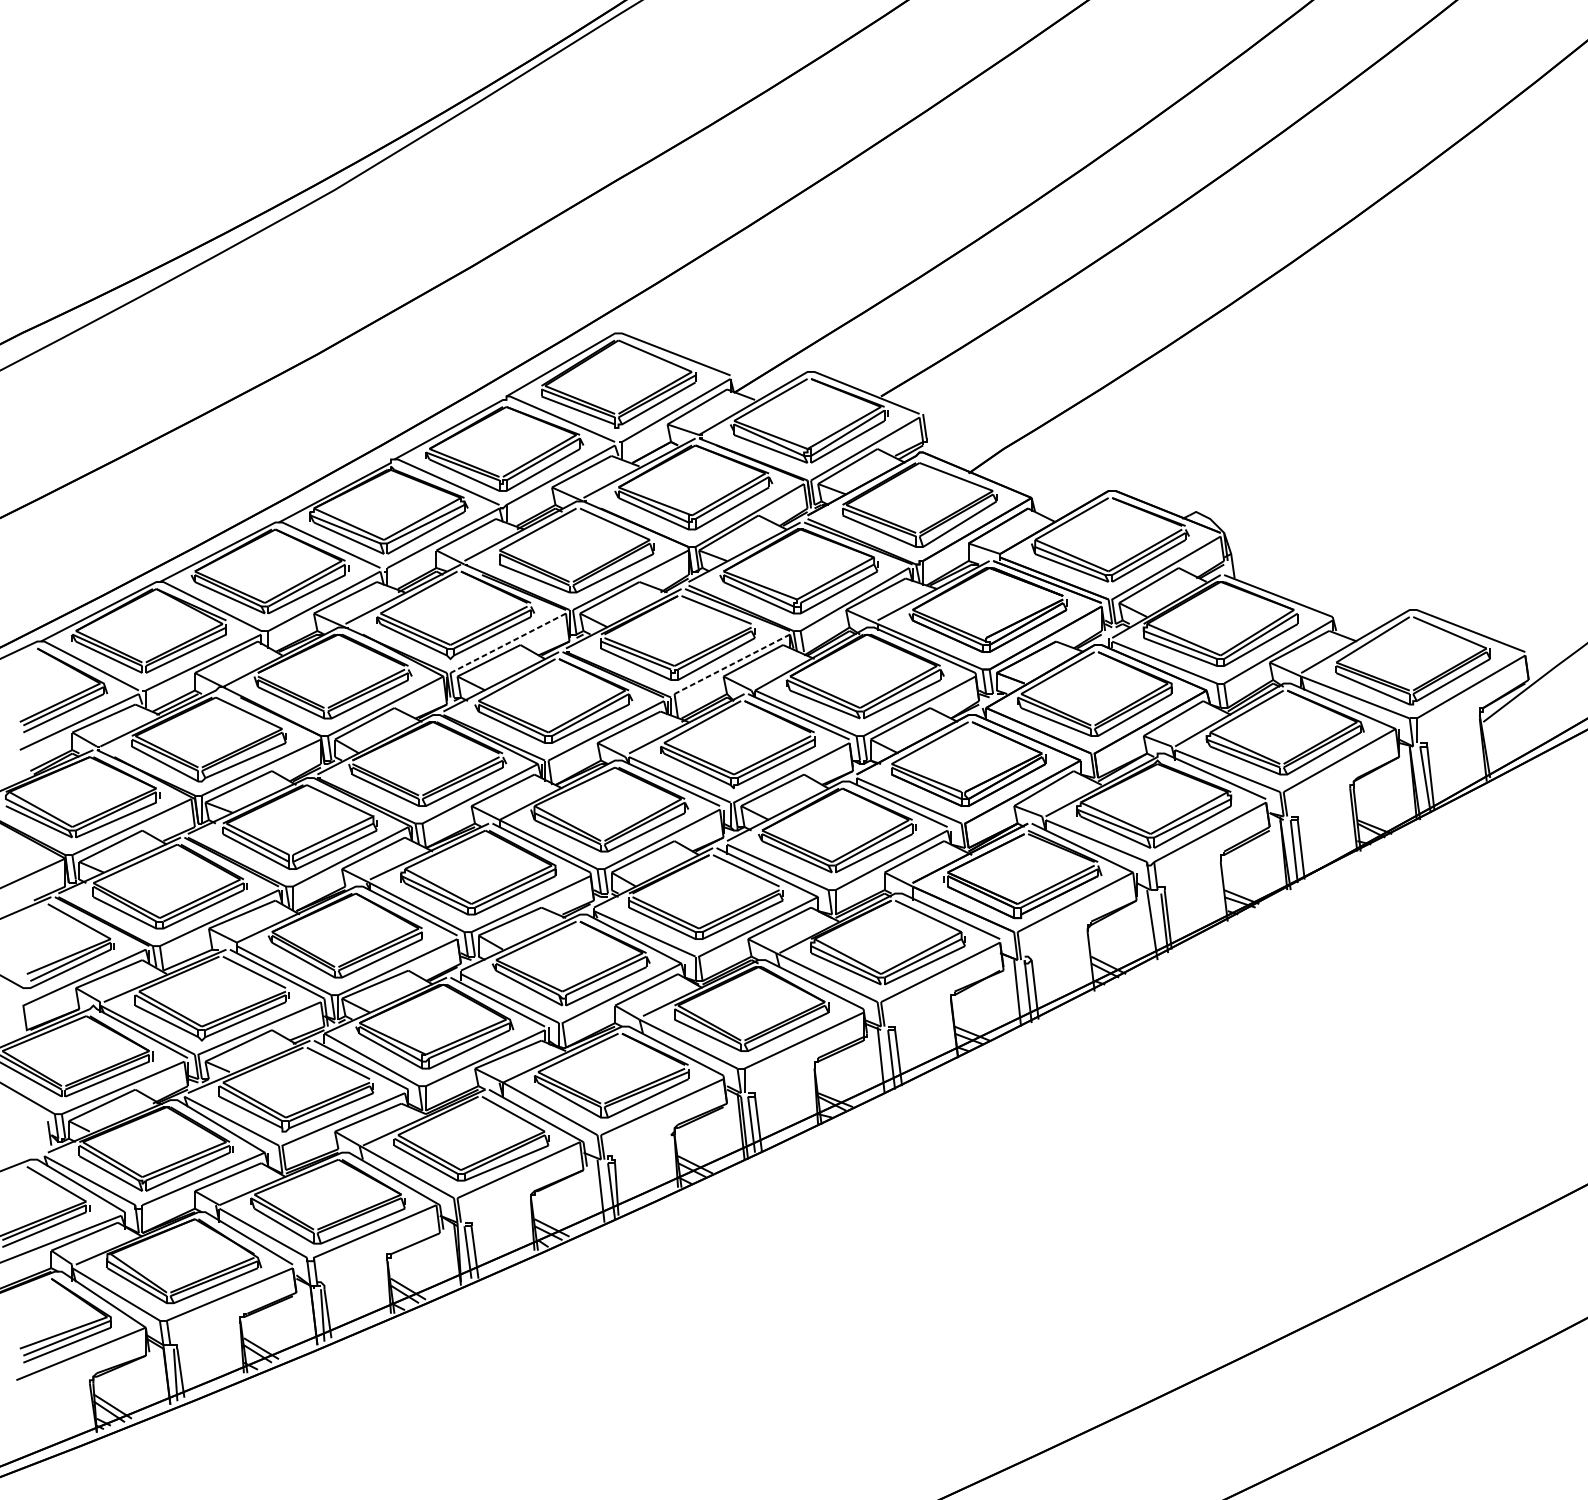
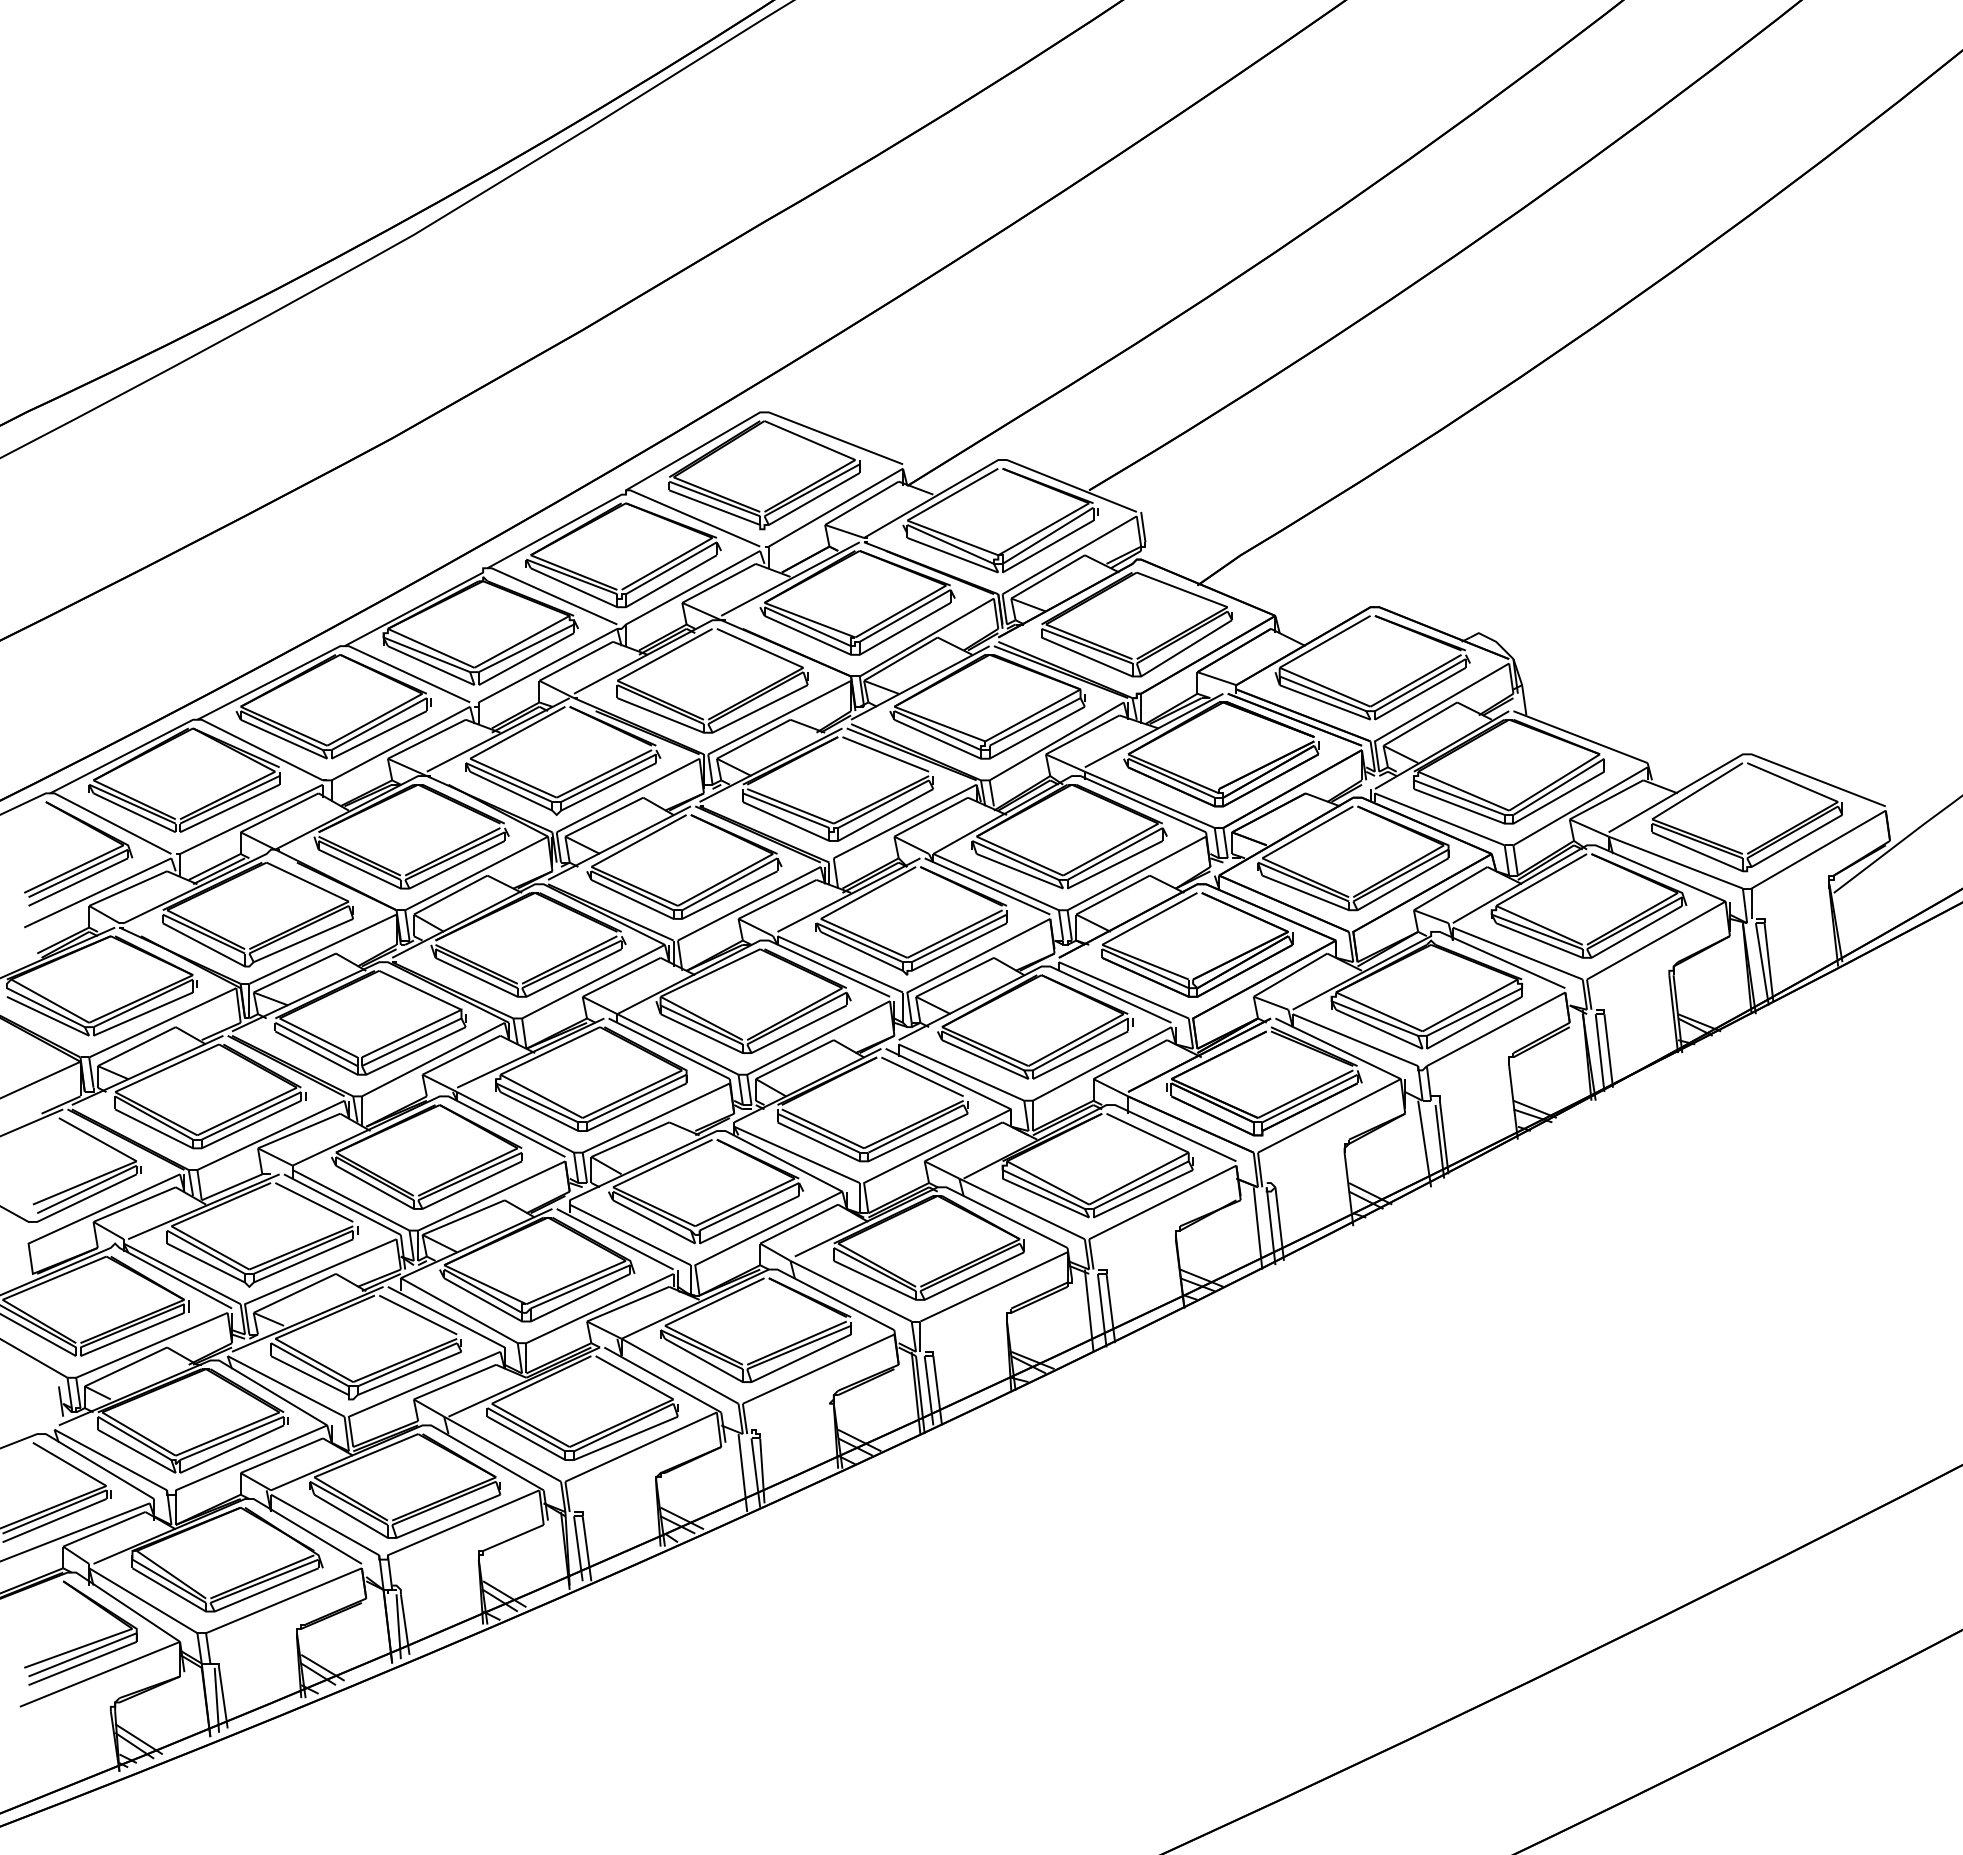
line: (507, 643) -> (627, 795), dashed -> solid
line: (731, 664) -> (904, 821), dashed -> solid

